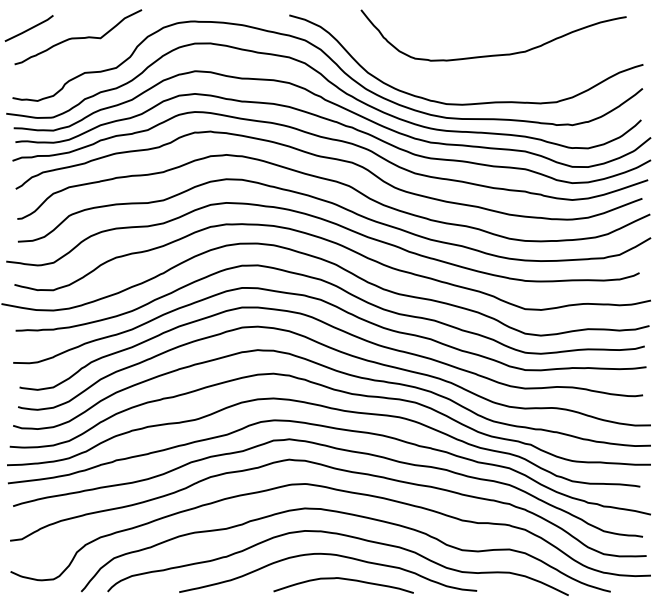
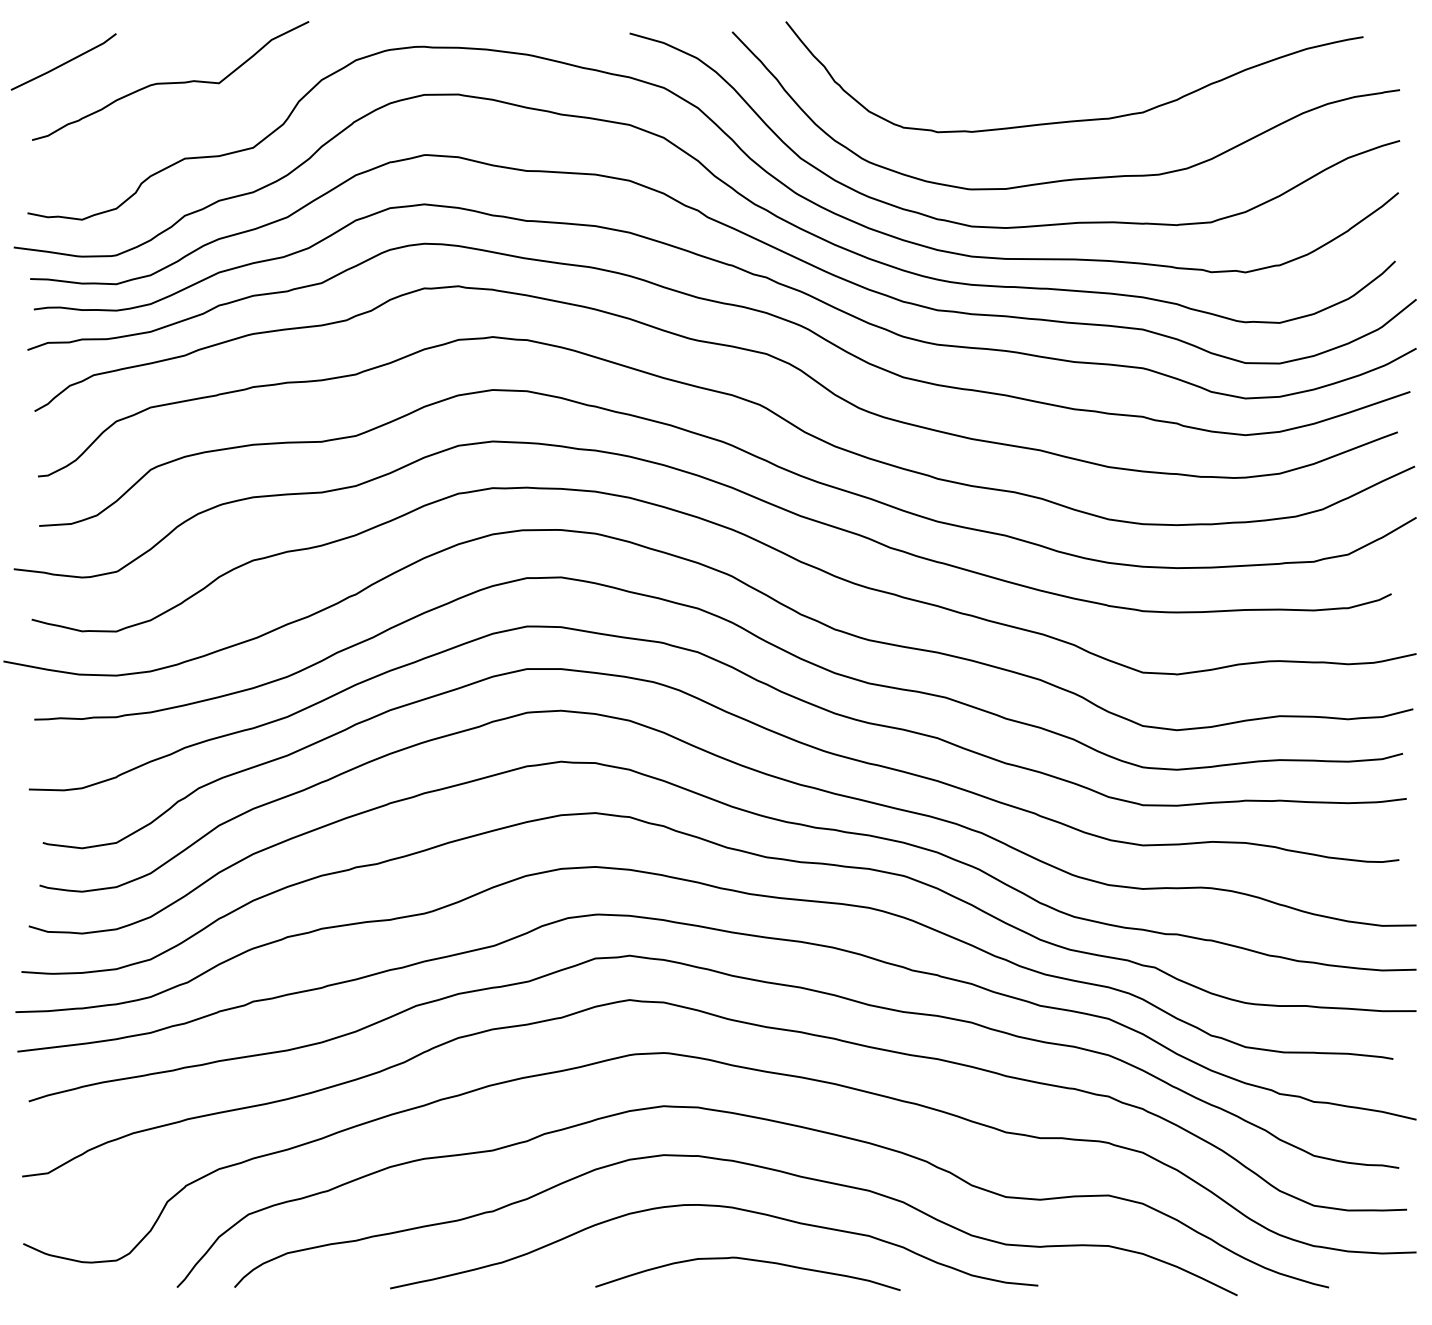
curve: (490, 81) -> (1067, 177), added

